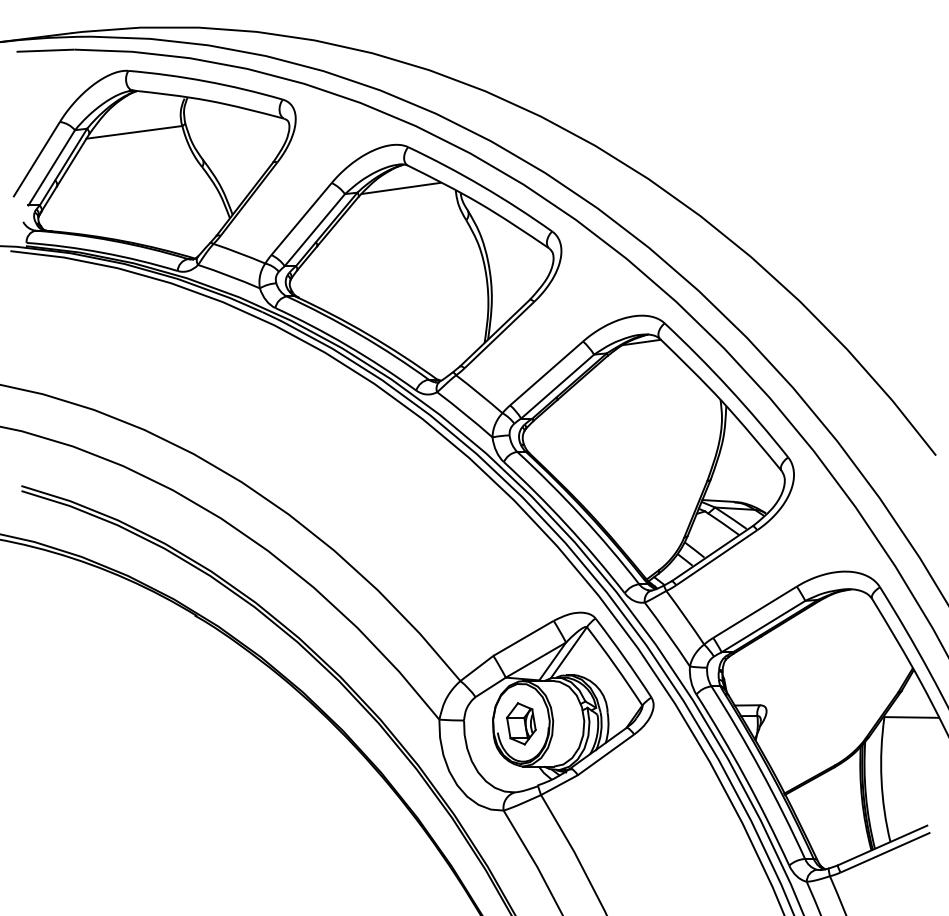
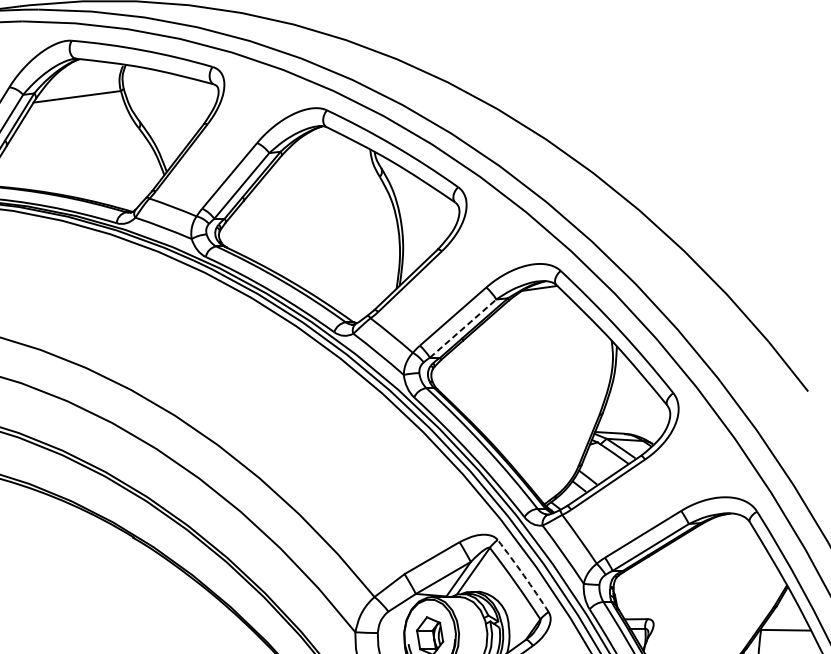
line: (400, 187) -> (319, 147), removed
line: (558, 386) -> (463, 328), solid -> dashed
arc: (624, 657) -> (524, 575), solid -> dashed

